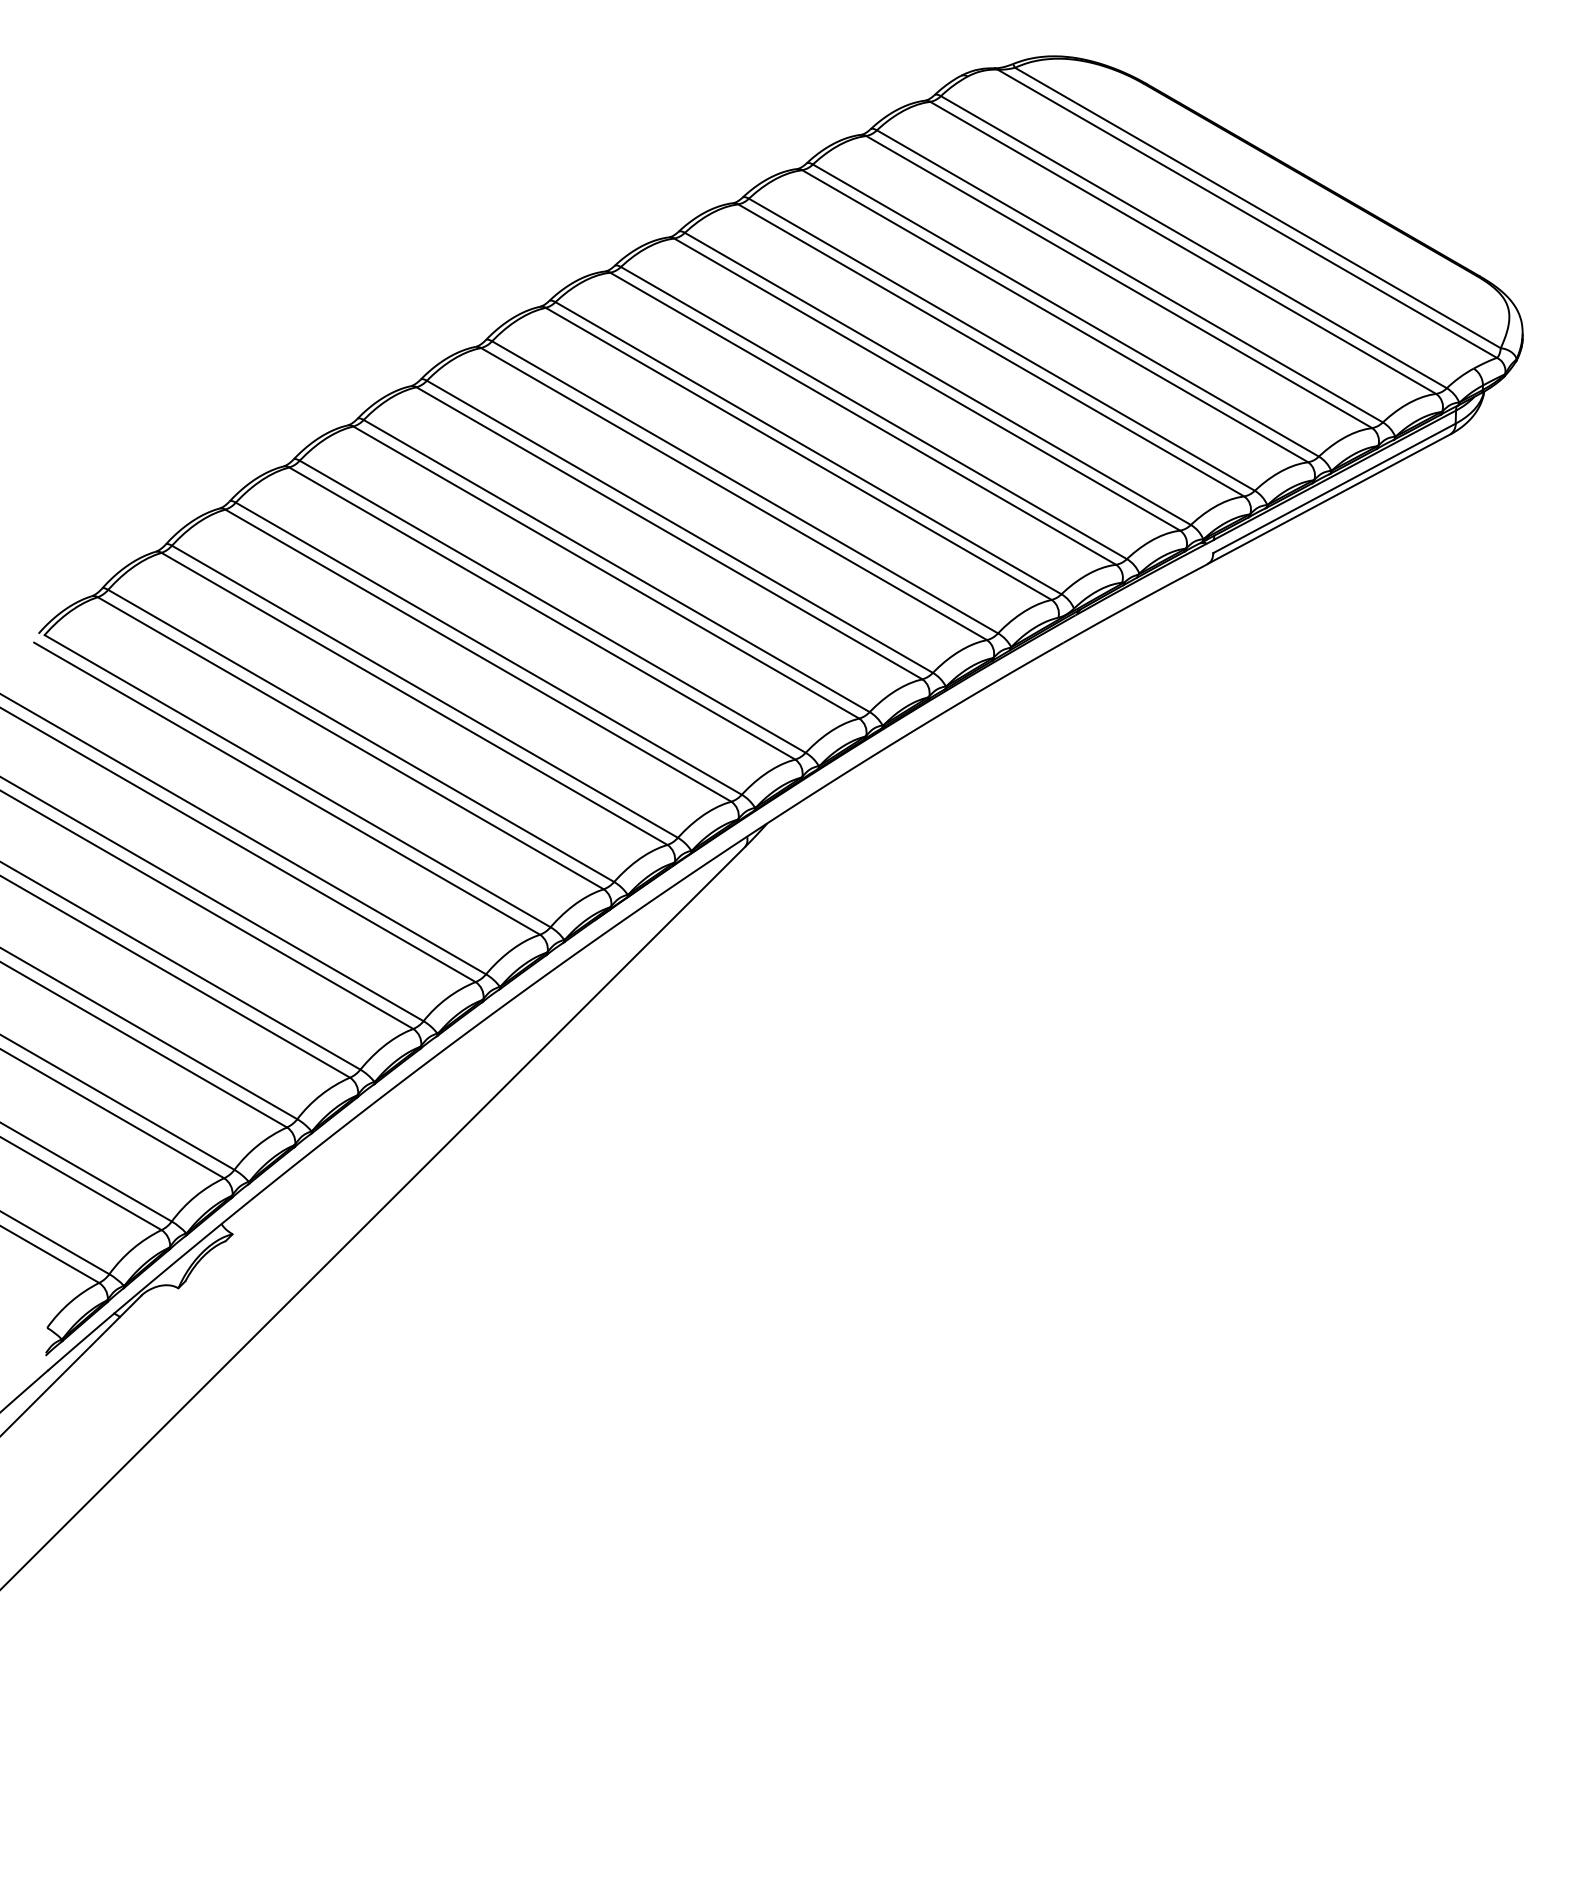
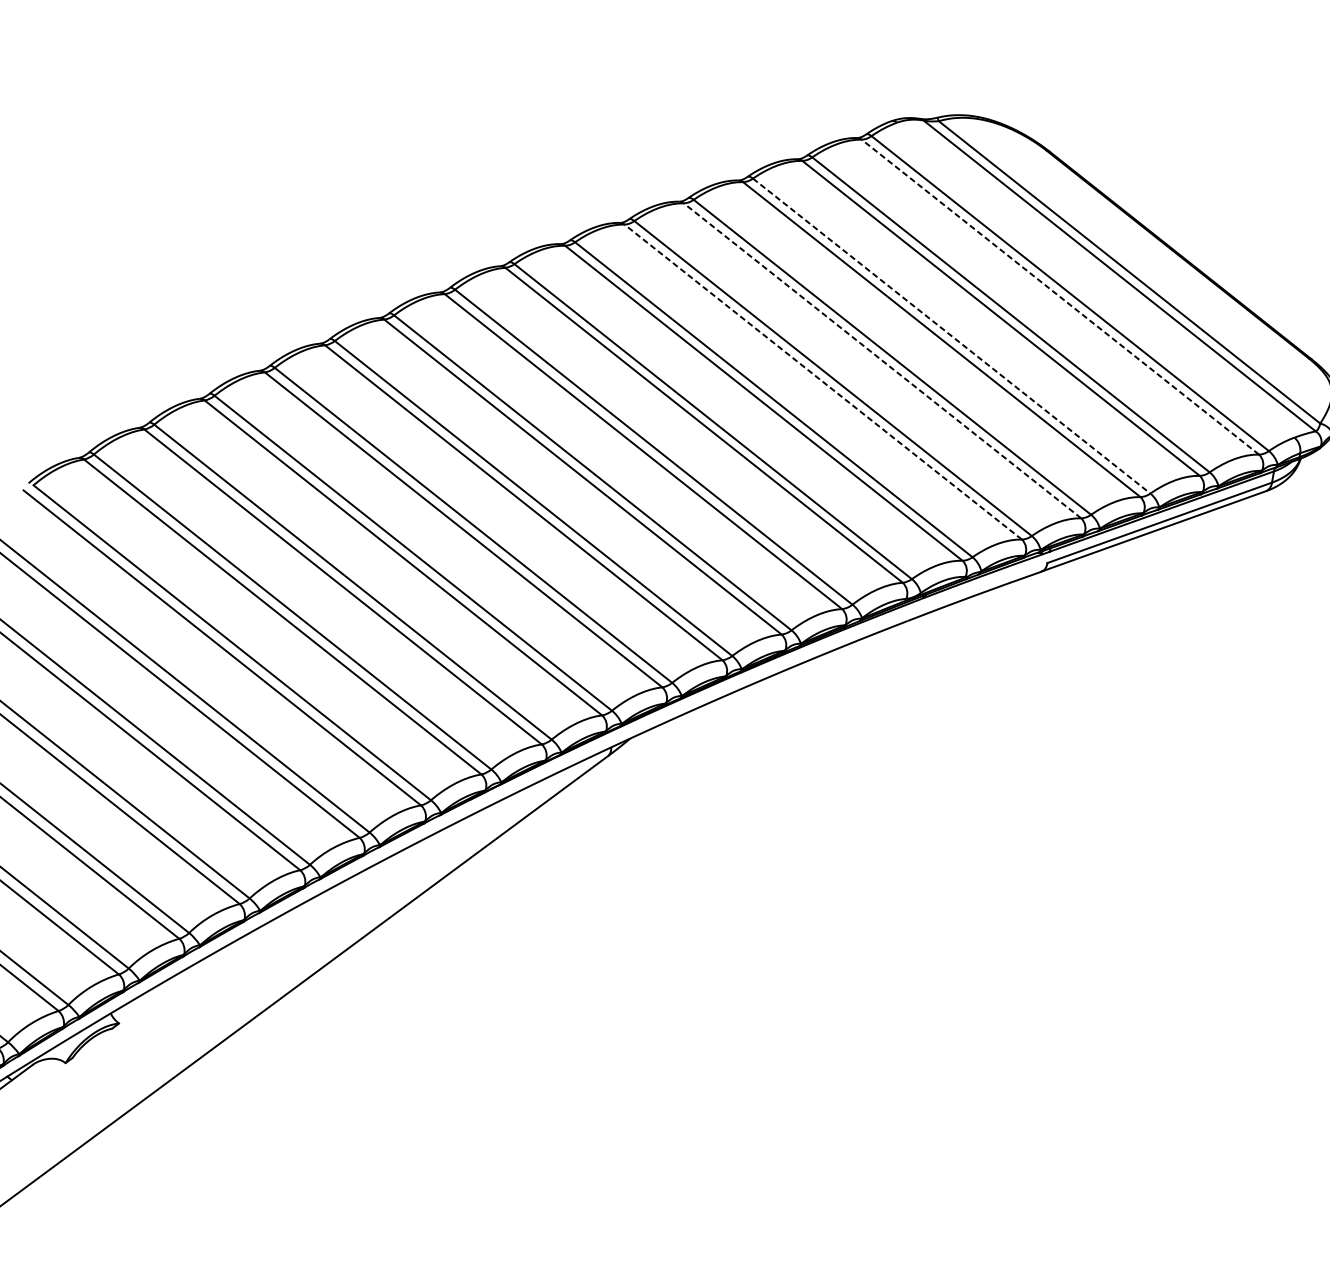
line: (1182, 247) -> (1059, 296), solid -> dashed
line: (1066, 310) -> (952, 336), solid -> dashed
line: (990, 350) -> (881, 360), solid -> dashed
line: (926, 384) -> (822, 381), solid -> dashed

